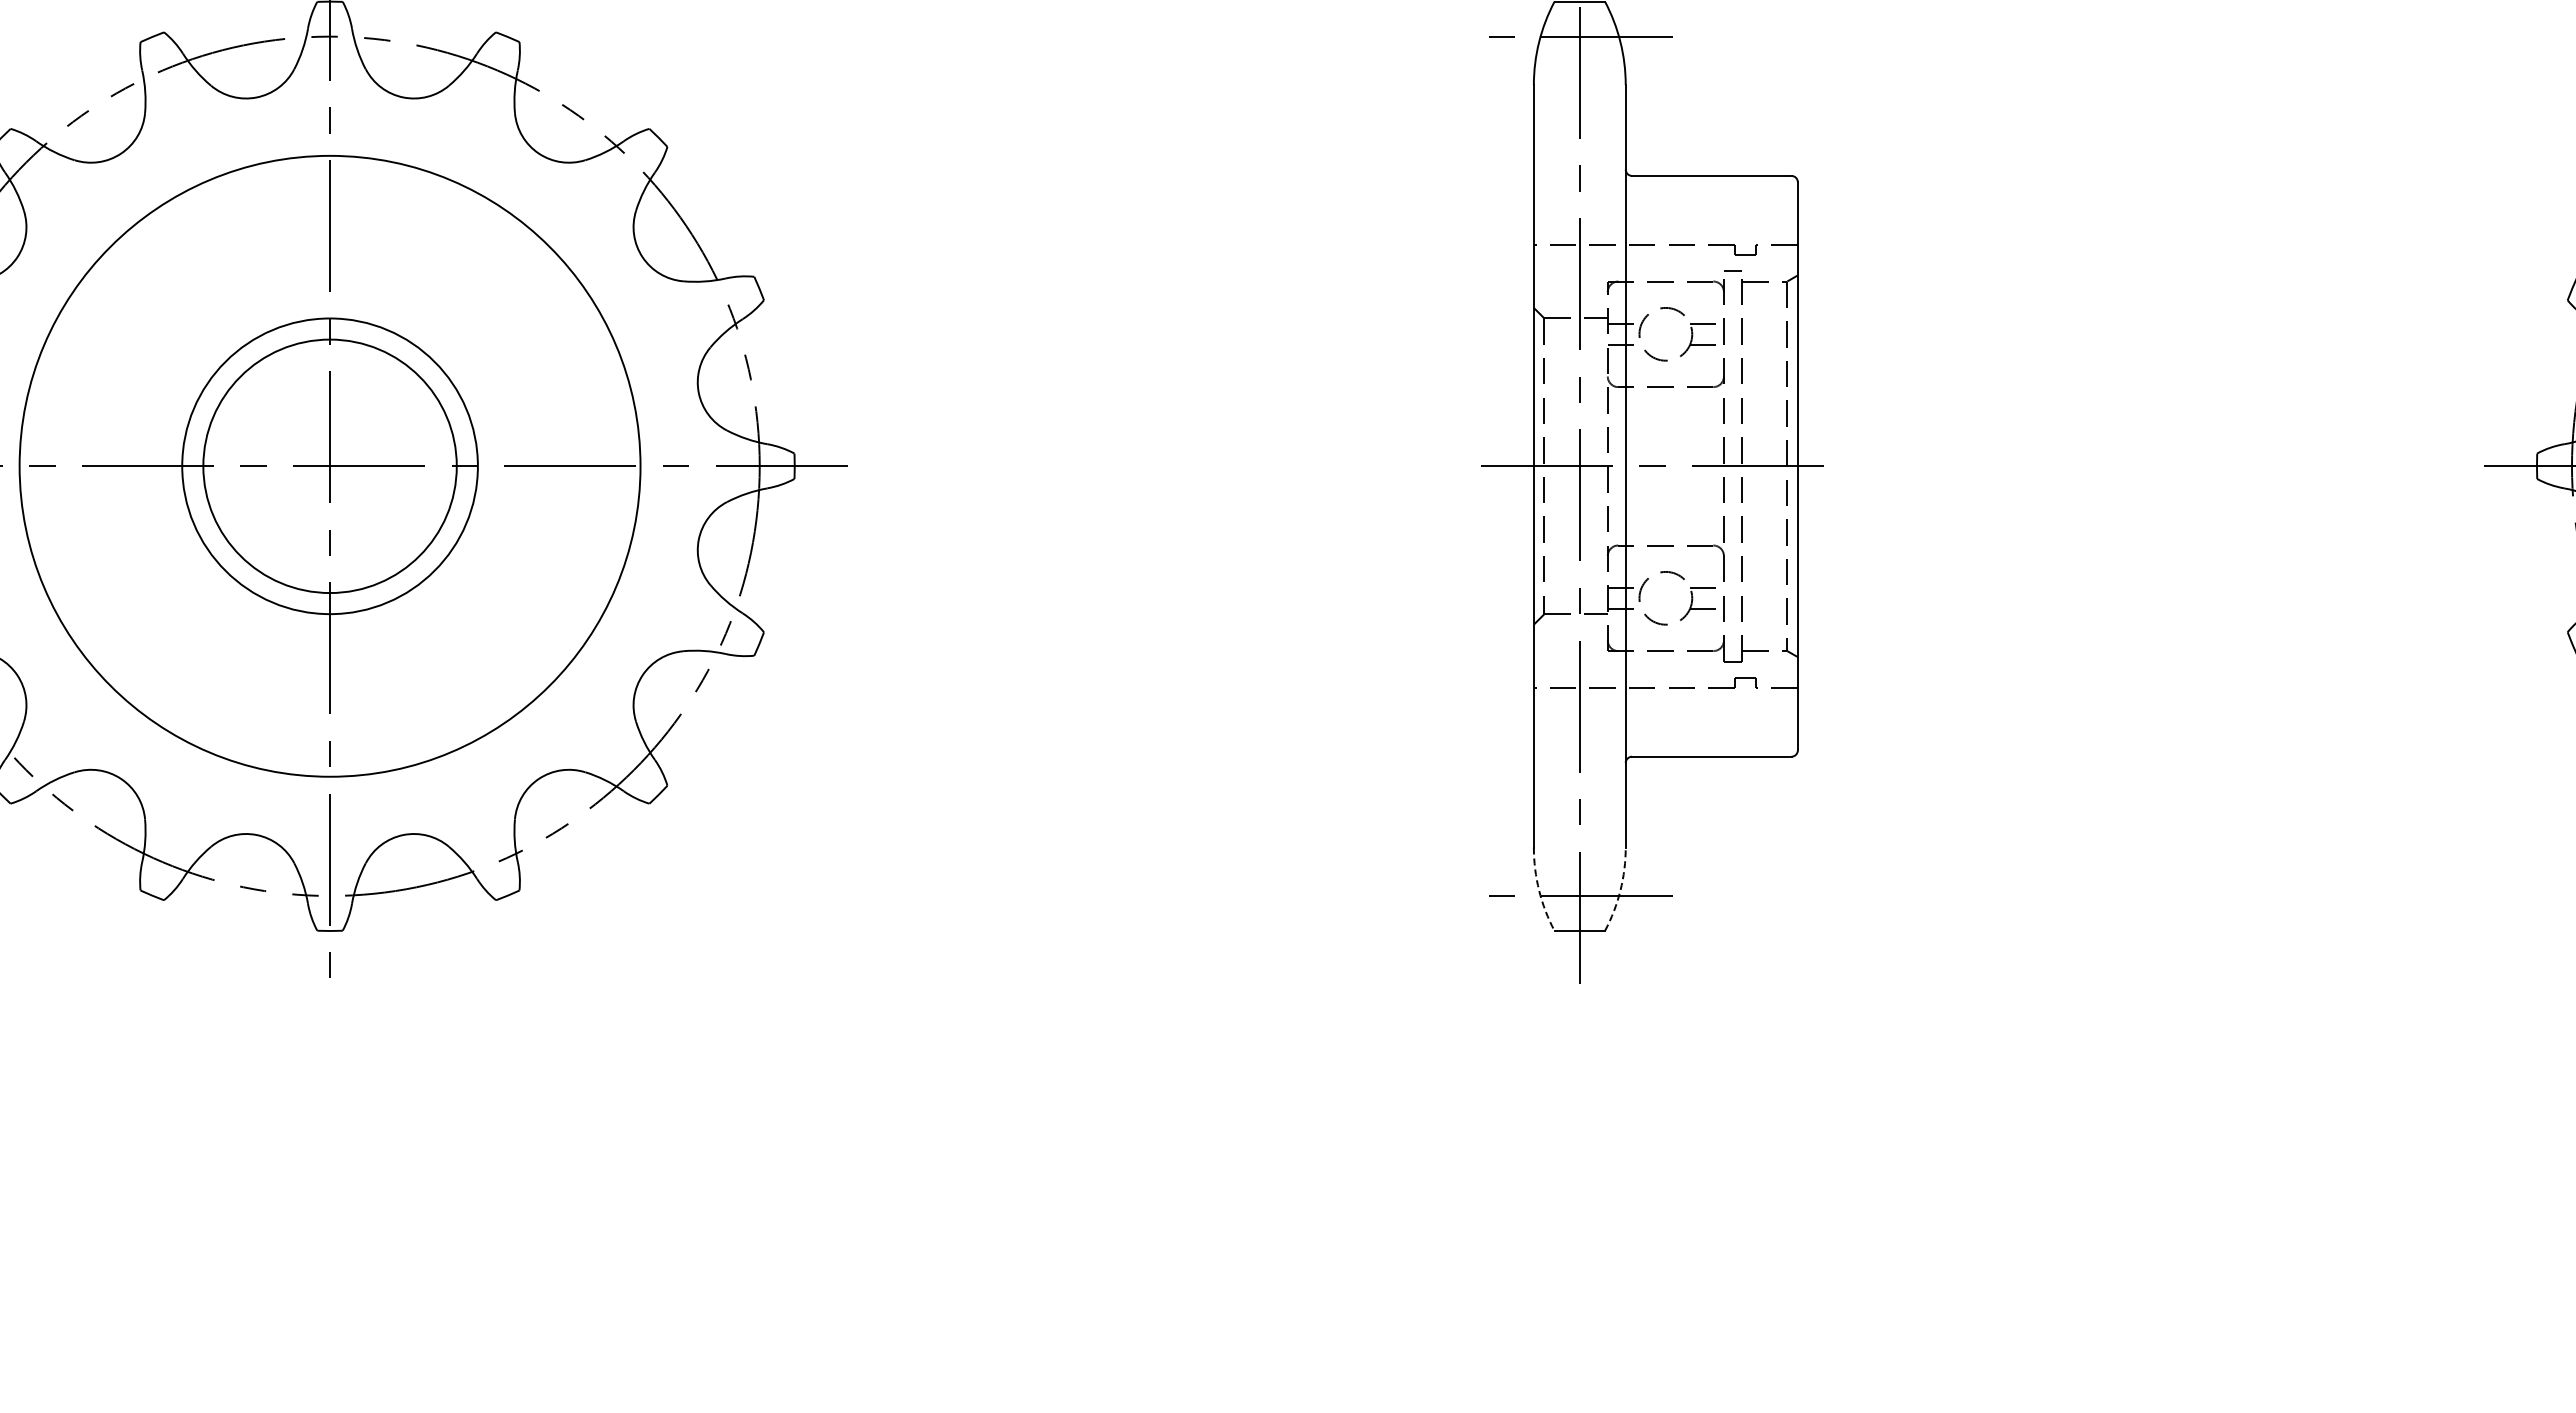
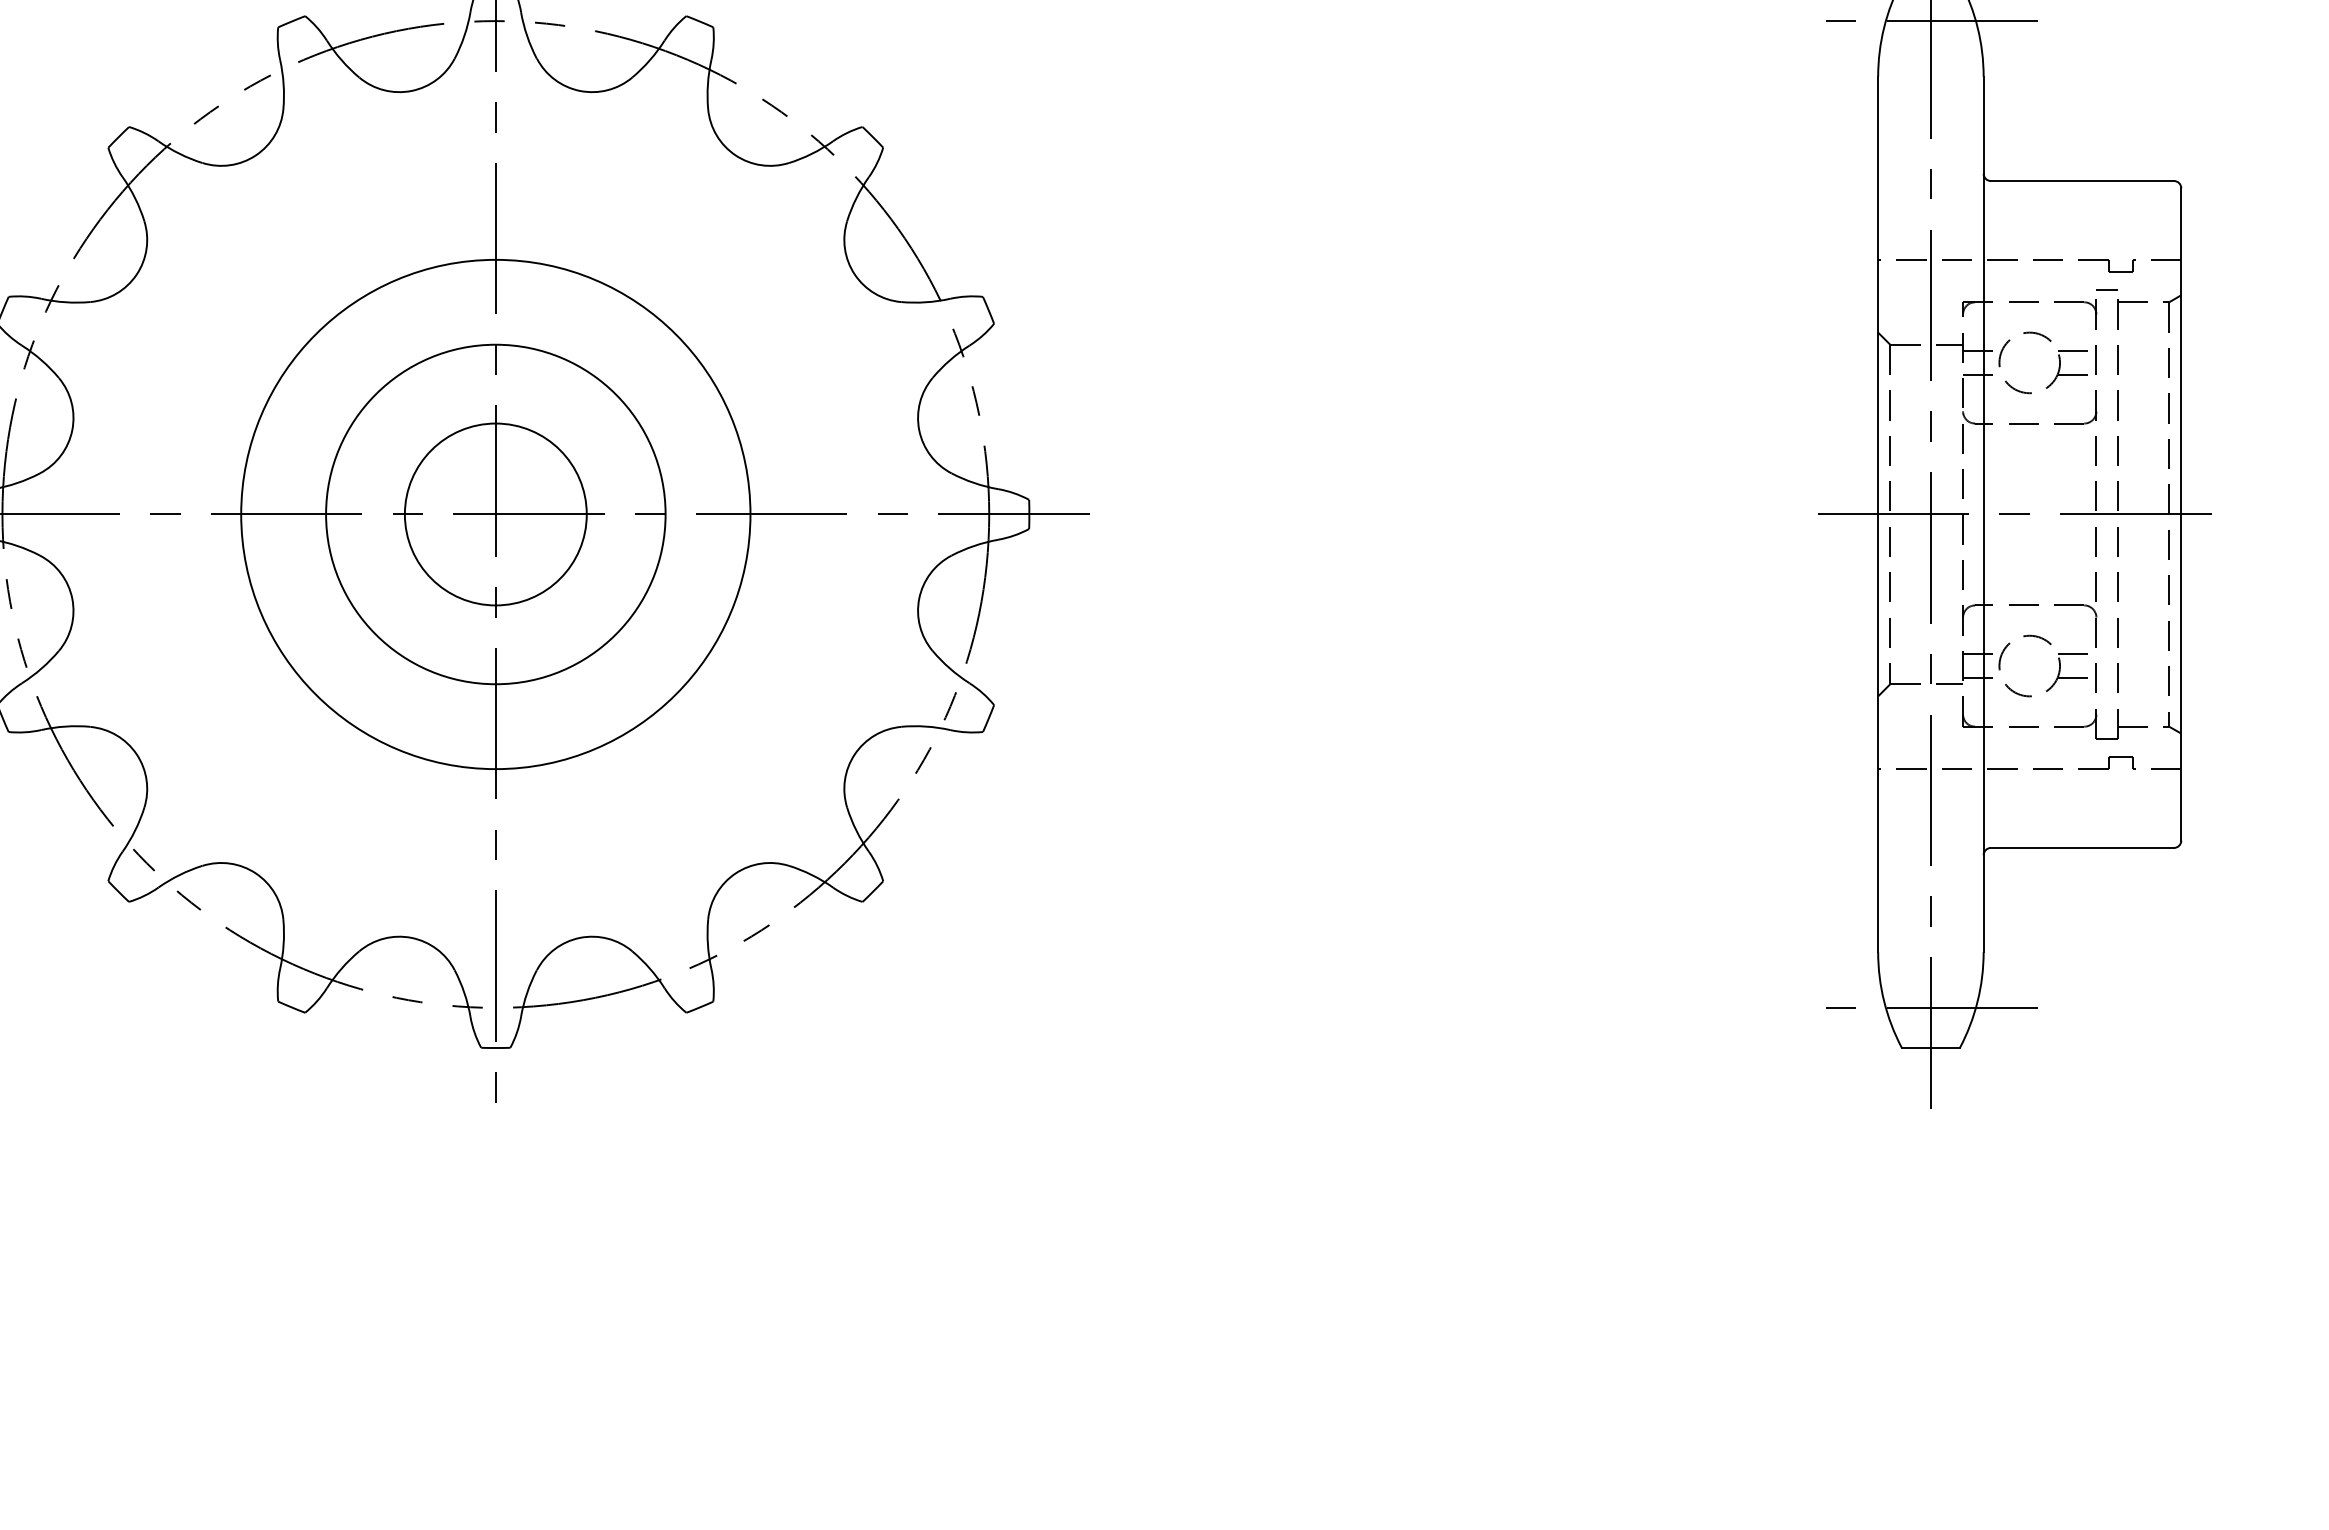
circle: (329, 466) -> (495, 514), size x0.62
circle: (329, 466) -> (495, 514), size x0.71
arc: (1539, 890) -> (1884, 1001), dashed -> solid
arc: (1620, 890) -> (1977, 1001), dashed -> solid

